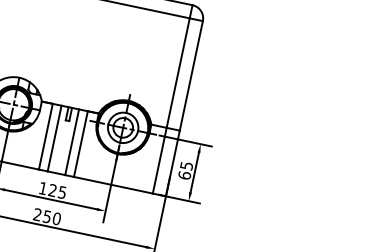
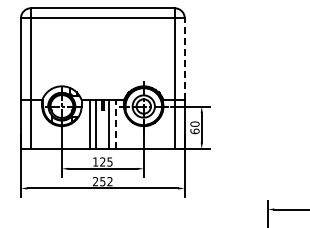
line: (190, 76) -> (184, 59), solid -> dashed
line: (80, 143) -> (115, 124), solid -> dashed
text: (186, 164) -> (194, 123), 65 -> 60
text: (56, 218) -> (109, 181), 250 -> 252

